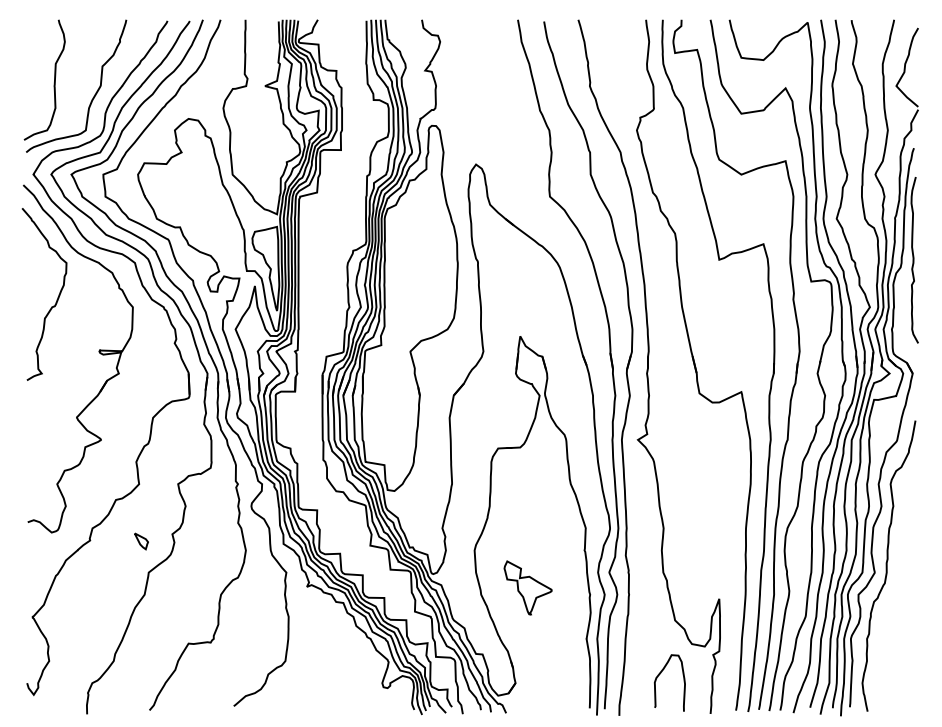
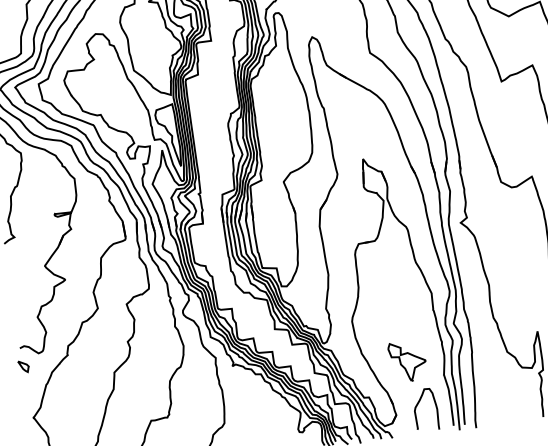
curve: (140, 542) -> (23, 367), moved
part: (527, 587) -> (407, 361), moved
curve: (661, 673) -> (418, 403), moved

